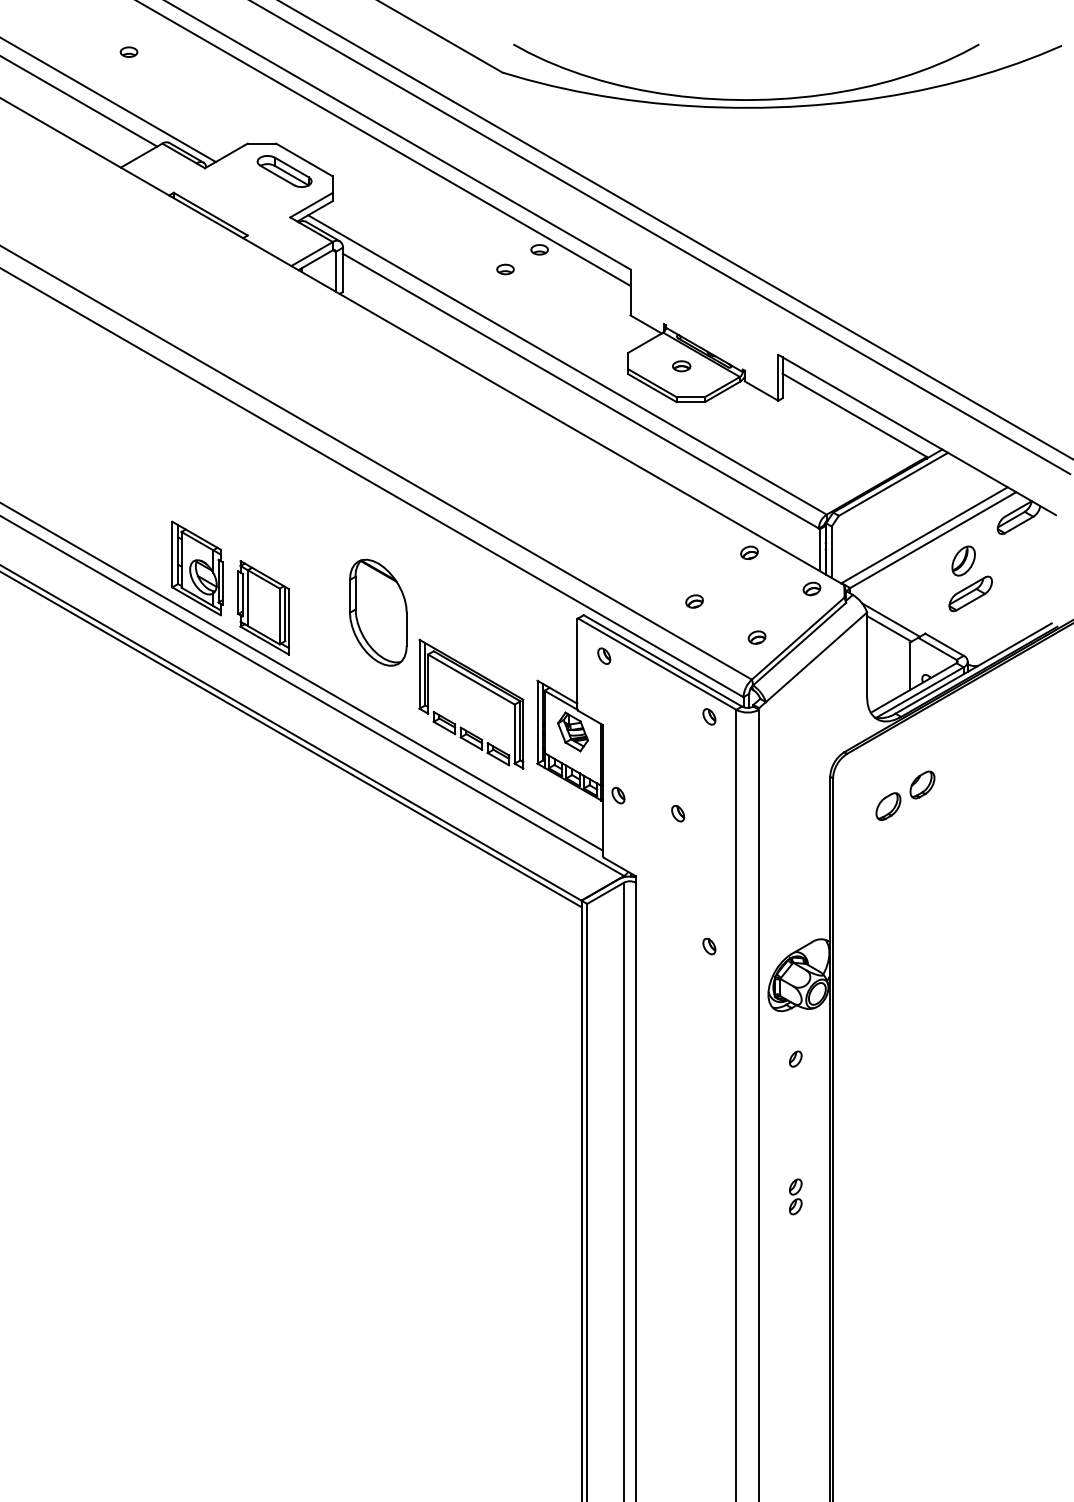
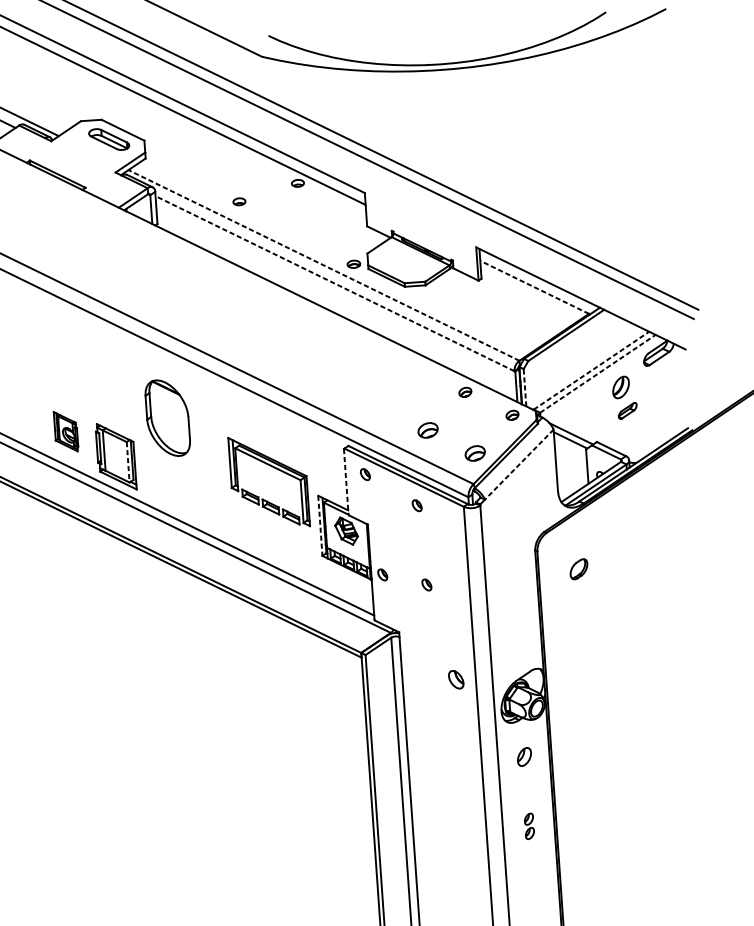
part: (505, 269) -> (239, 201), moved
line: (567, 364) -> (323, 265), solid -> dashed
part: (681, 366) -> (353, 264), moved
line: (580, 391) -> (334, 283), solid -> dashed
line: (854, 415) -> (534, 287), solid -> dashed
line: (924, 535) -> (591, 370), solid -> dashed
line: (933, 540) -> (598, 374), solid -> dashed
line: (831, 552) -> (524, 387), solid -> dashed
part: (197, 568) -> (66, 431), size x0.6
part: (970, 593) -> (627, 410), size x0.6
part: (694, 601) -> (428, 430), size x1.6
part: (378, 612) -> (167, 418), moved
line: (279, 616) -> (128, 462), solid -> dashed
part: (756, 637) -> (474, 453), size x1.6
line: (816, 657) -> (519, 464), solid -> dashed
line: (577, 664) -> (346, 481), solid -> dashed
part: (482, 687) -> (276, 469), moved
part: (709, 716) -> (417, 505), moved
line: (537, 722) -> (320, 526), solid -> dashed
part: (922, 784) -> (602, 551), removed
part: (709, 946) -> (456, 679), size x1.6
part: (795, 1058) -> (524, 756), size x1.6
part: (795, 1196) -> (529, 826), moved

